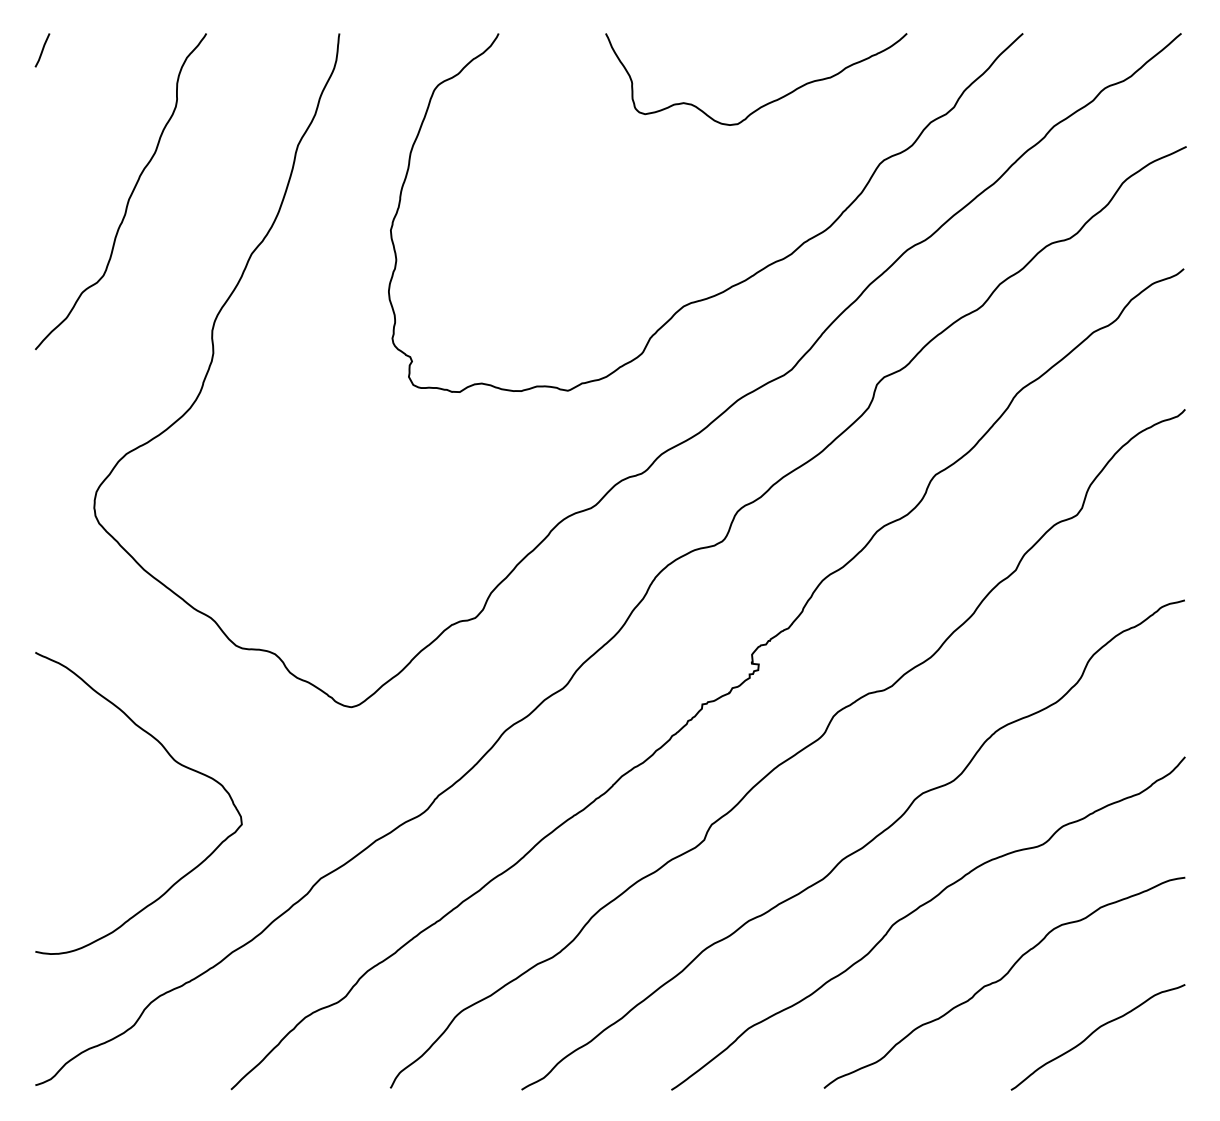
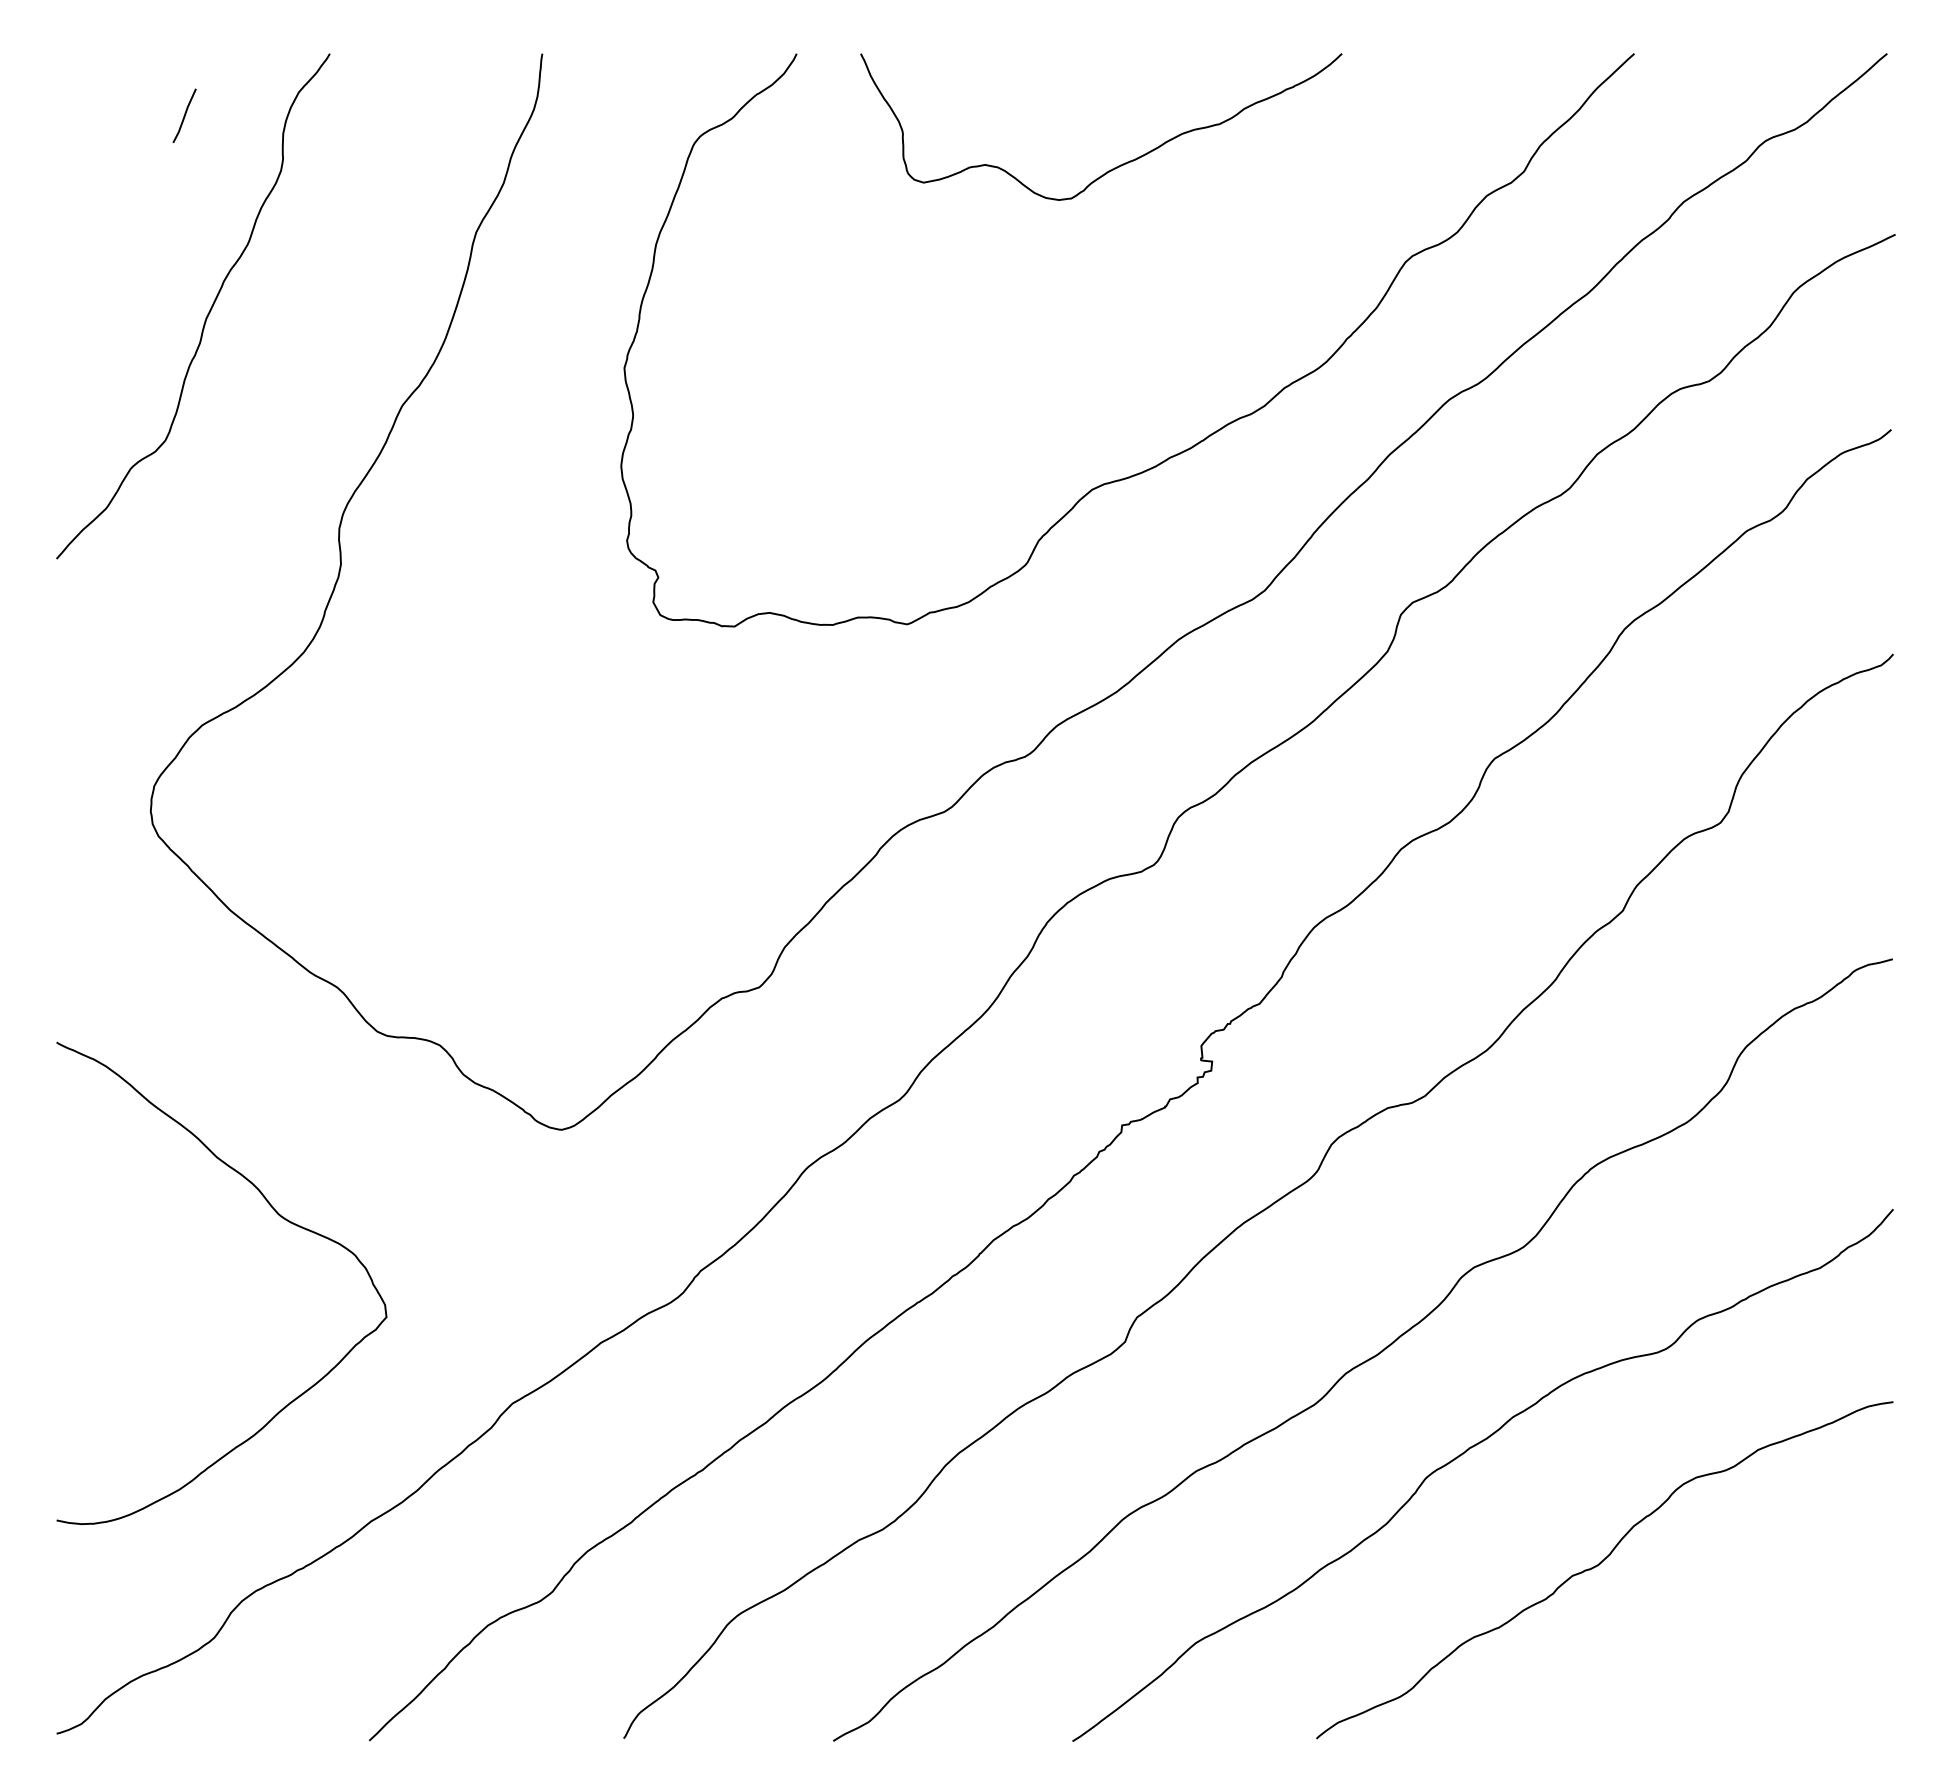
line: (42, 50) -> (184, 116), moved
curve: (768, 102) -> (1120, 163), moved
curve: (1093, 1033) -> (1746, 1651), removed

